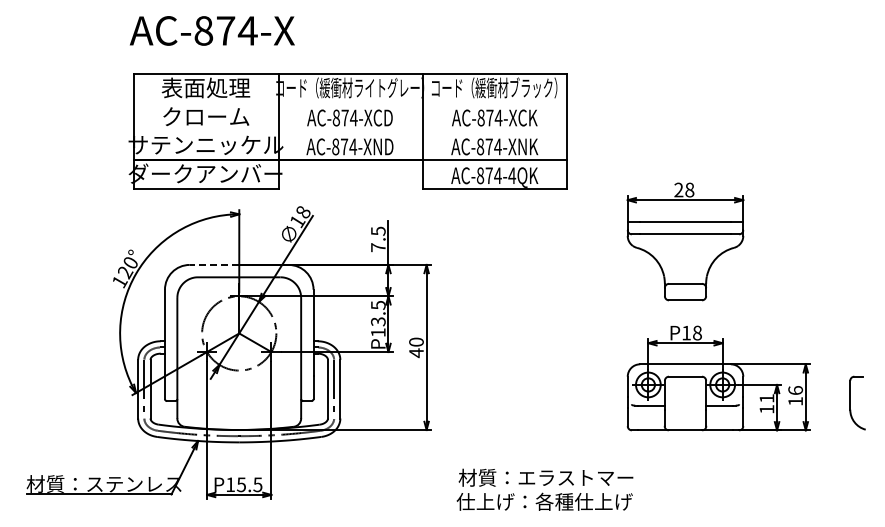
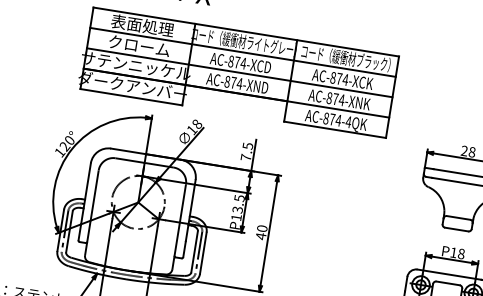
line: (350, 102) -> (242, 52), added
line: (350, 131) -> (239, 72), added
line: (214, 264) -> (128, 151), dashed -> solid

